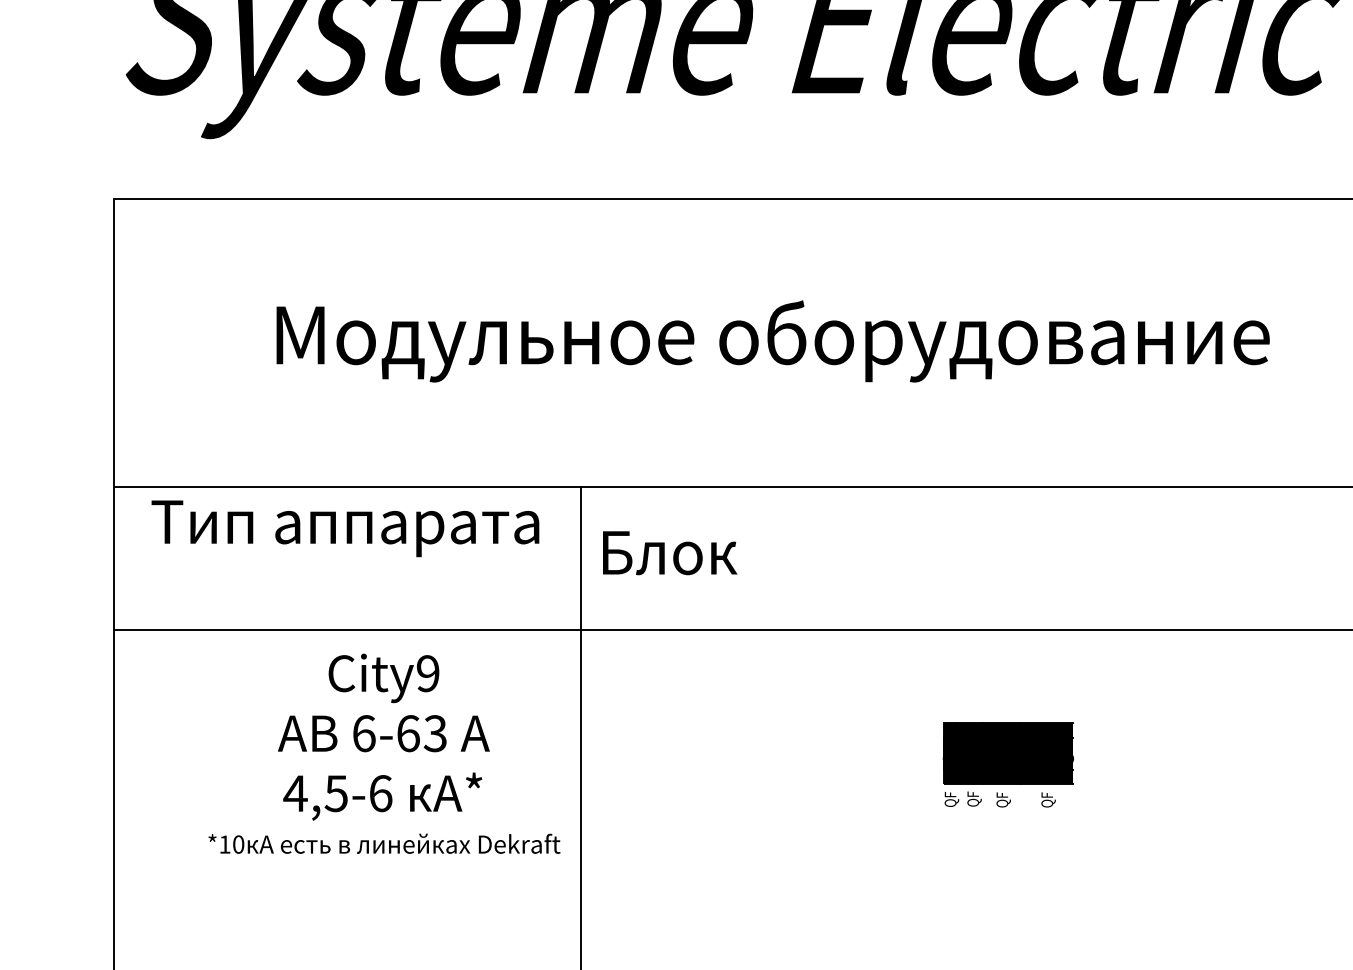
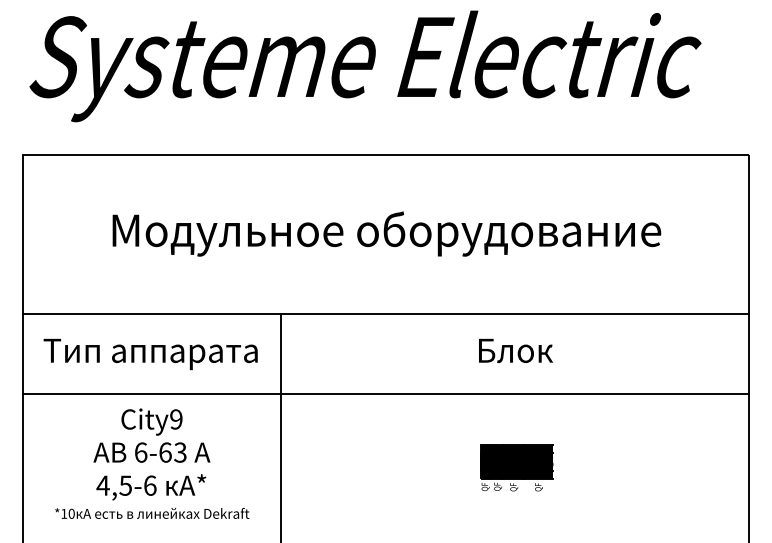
text: (345, 528) -> (150, 354), moved
text: (669, 552) -> (515, 350), moved
text: (384, 753) -> (152, 463), moved

